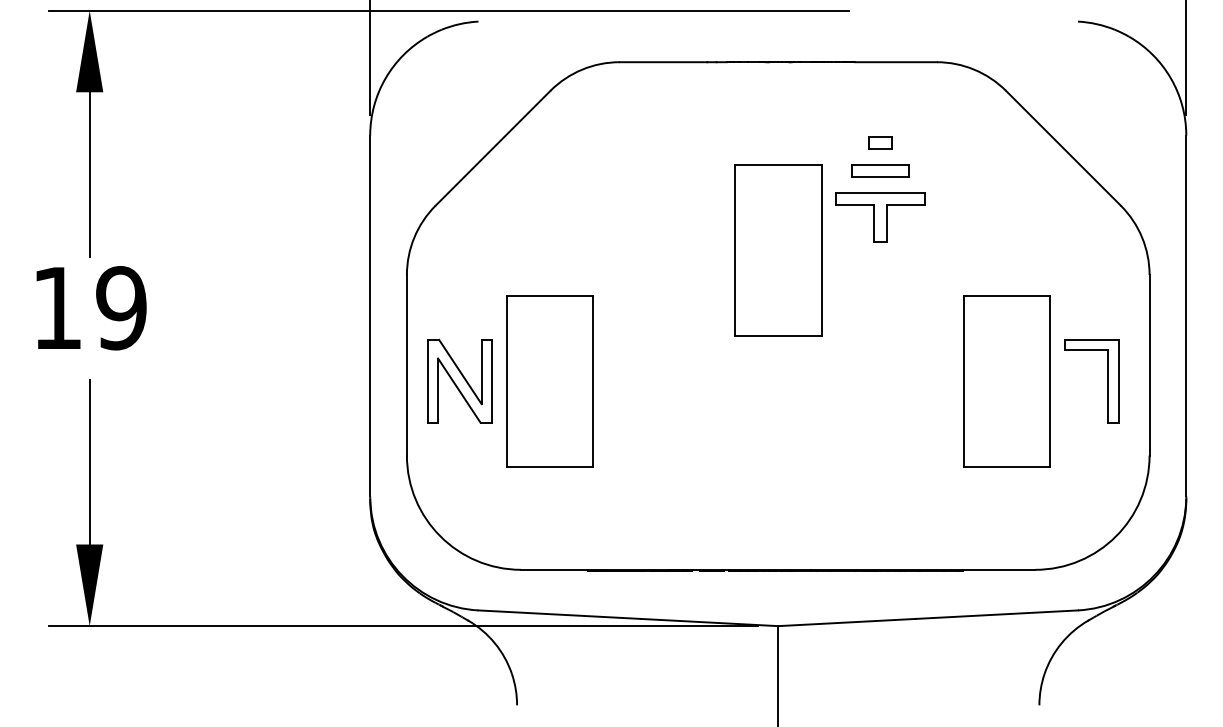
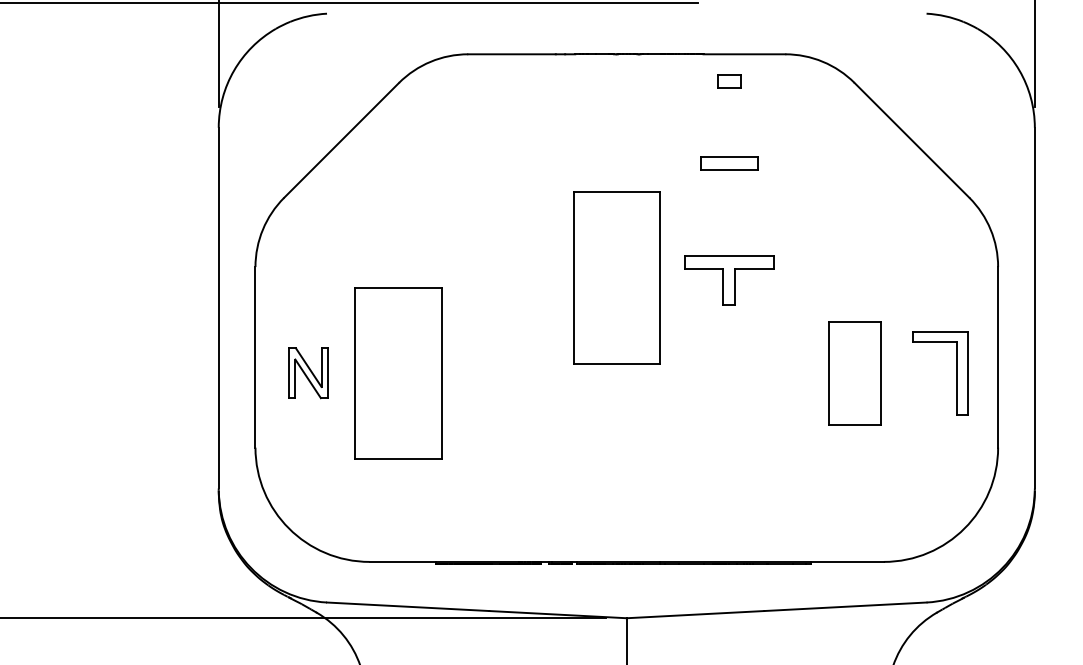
part: (880, 142) -> (729, 80), moved
part: (880, 217) -> (729, 280), moved
part: (778, 250) -> (617, 277), moved
part: (459, 380) -> (308, 372), size x0.6
part: (1006, 381) -> (855, 373), size x0.6

